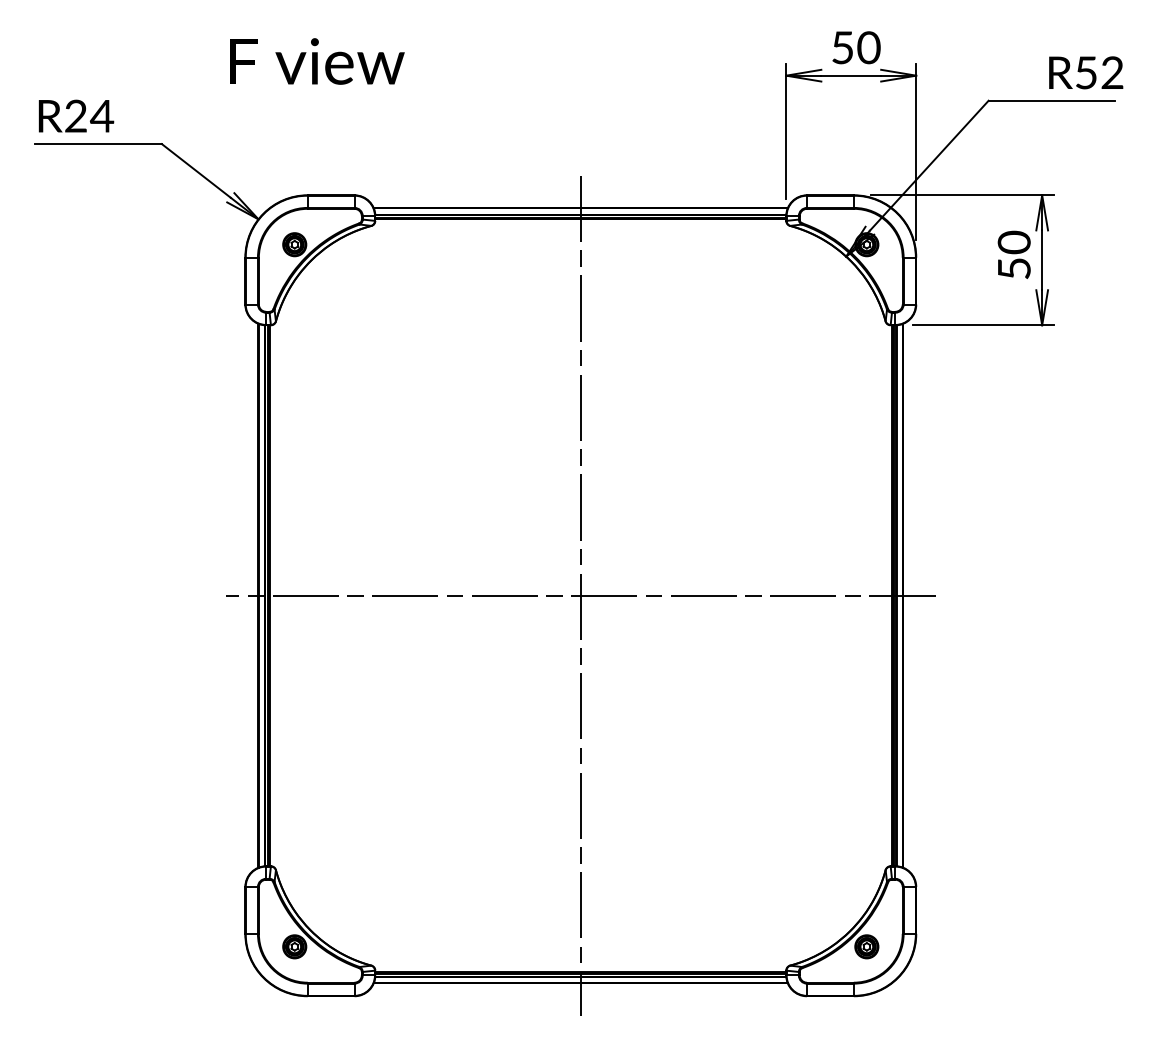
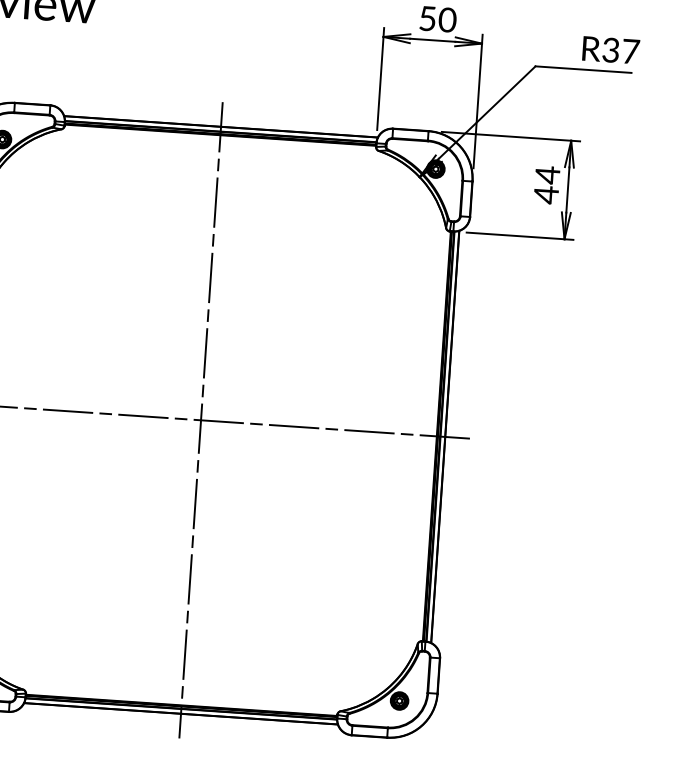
text: (1099, 72) -> (621, 50), R52 -> R37
text: (1013, 255) -> (546, 184), 50 -> 44

